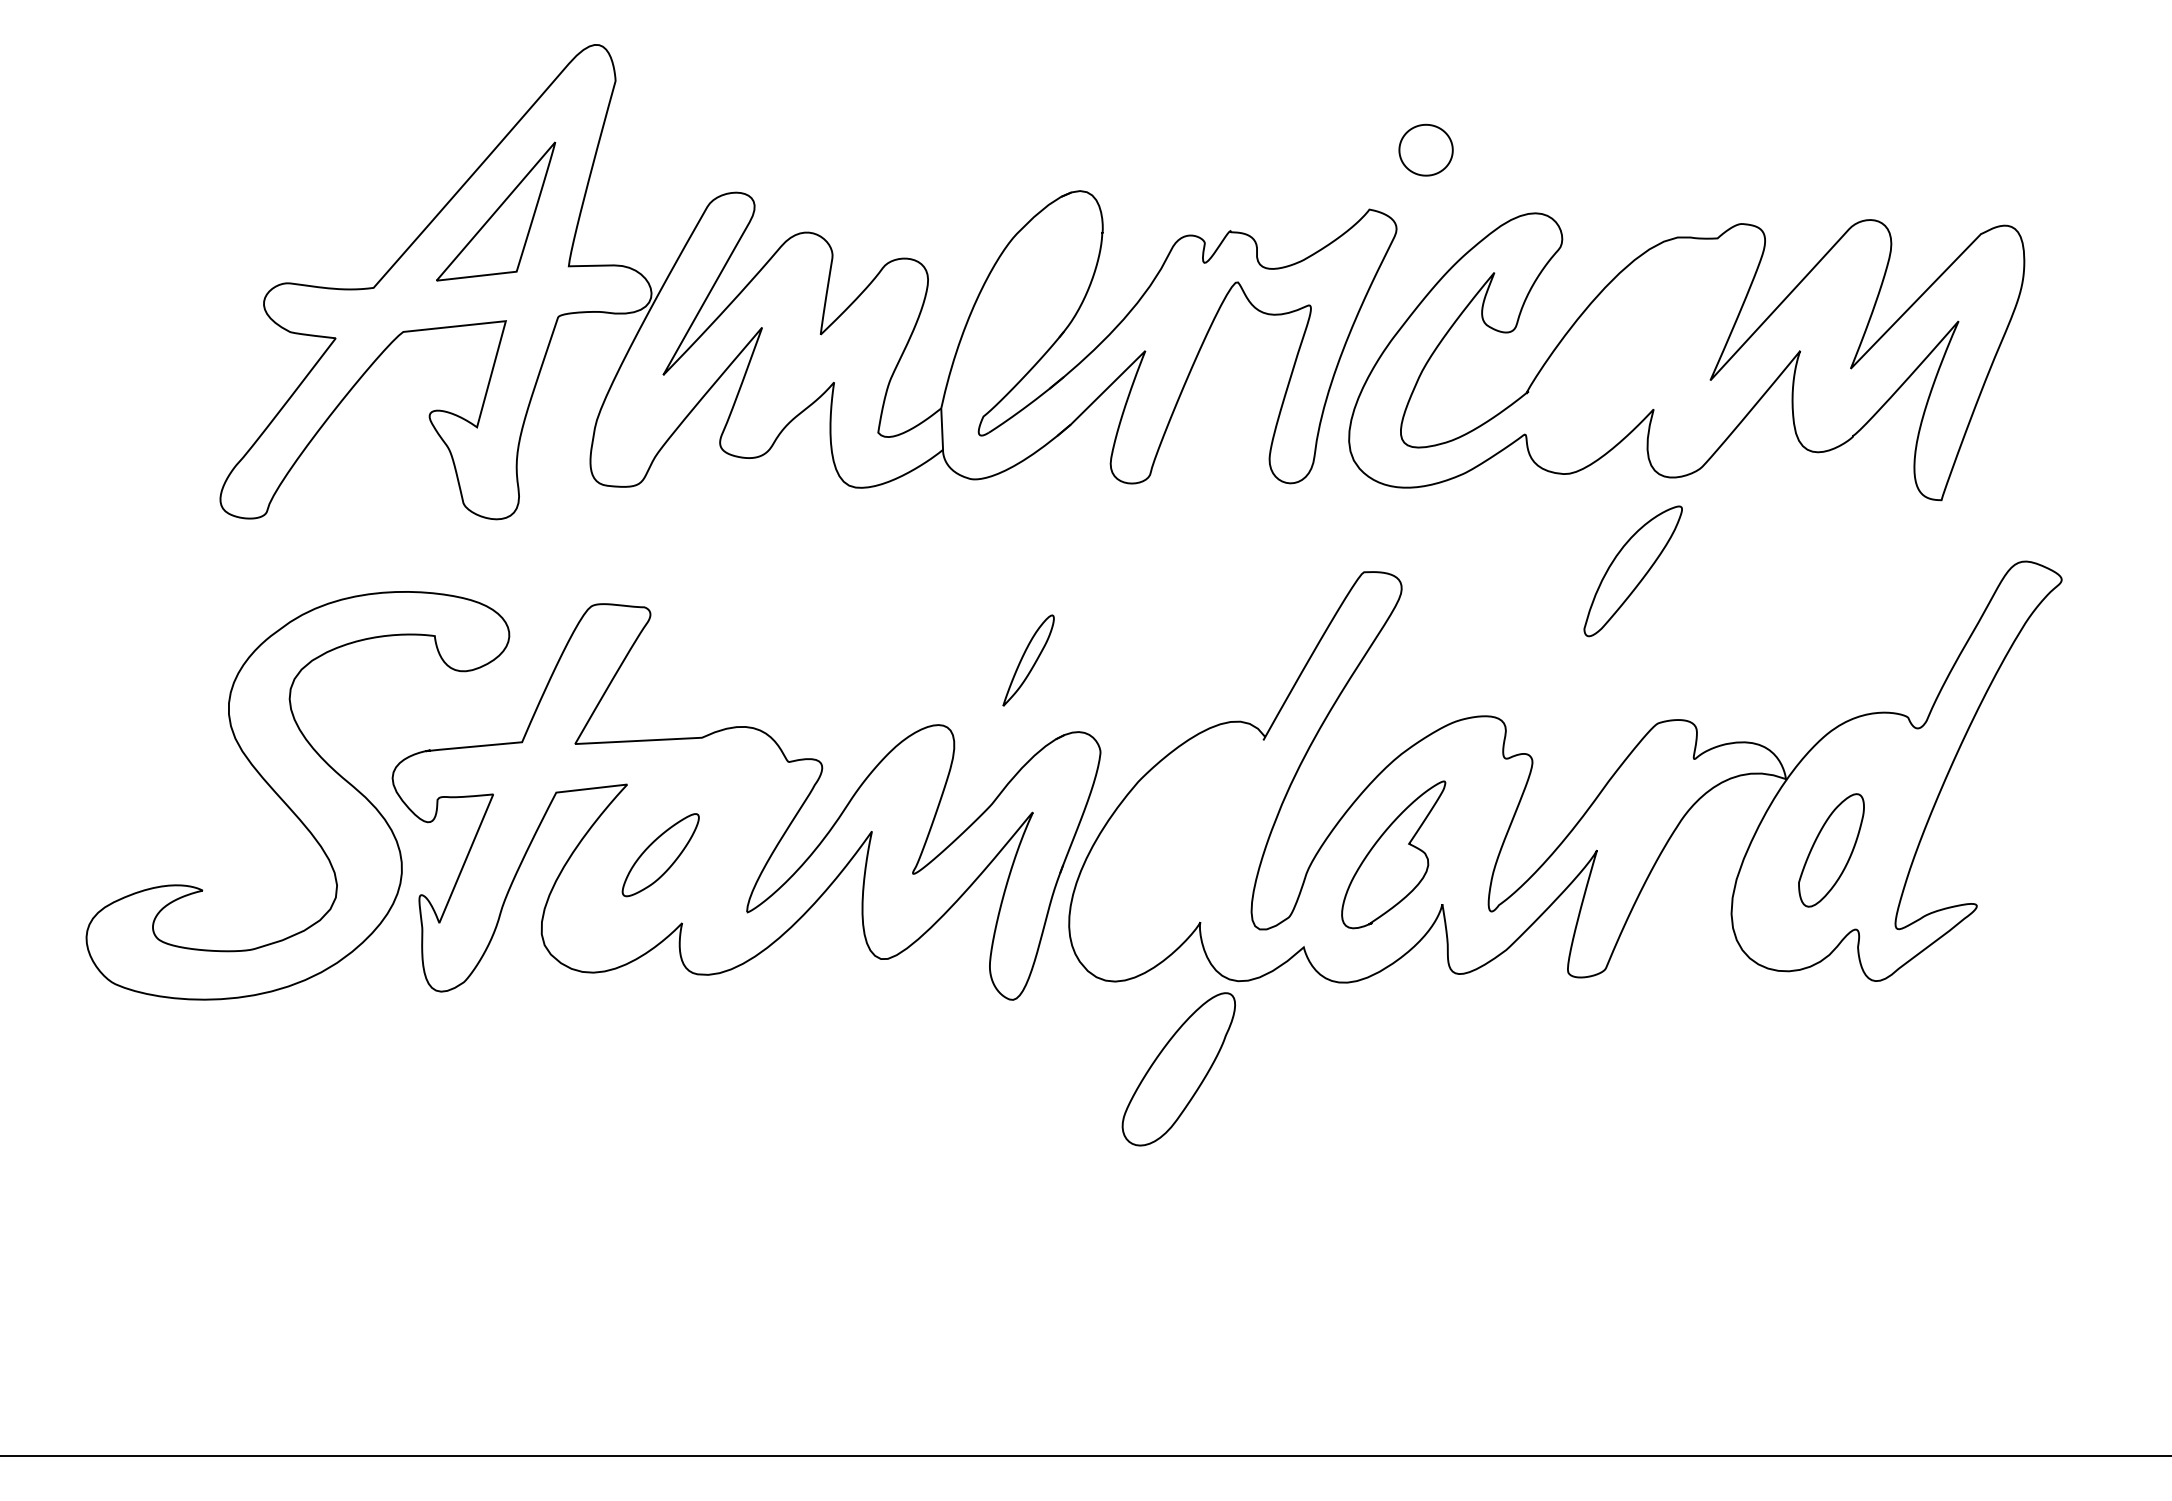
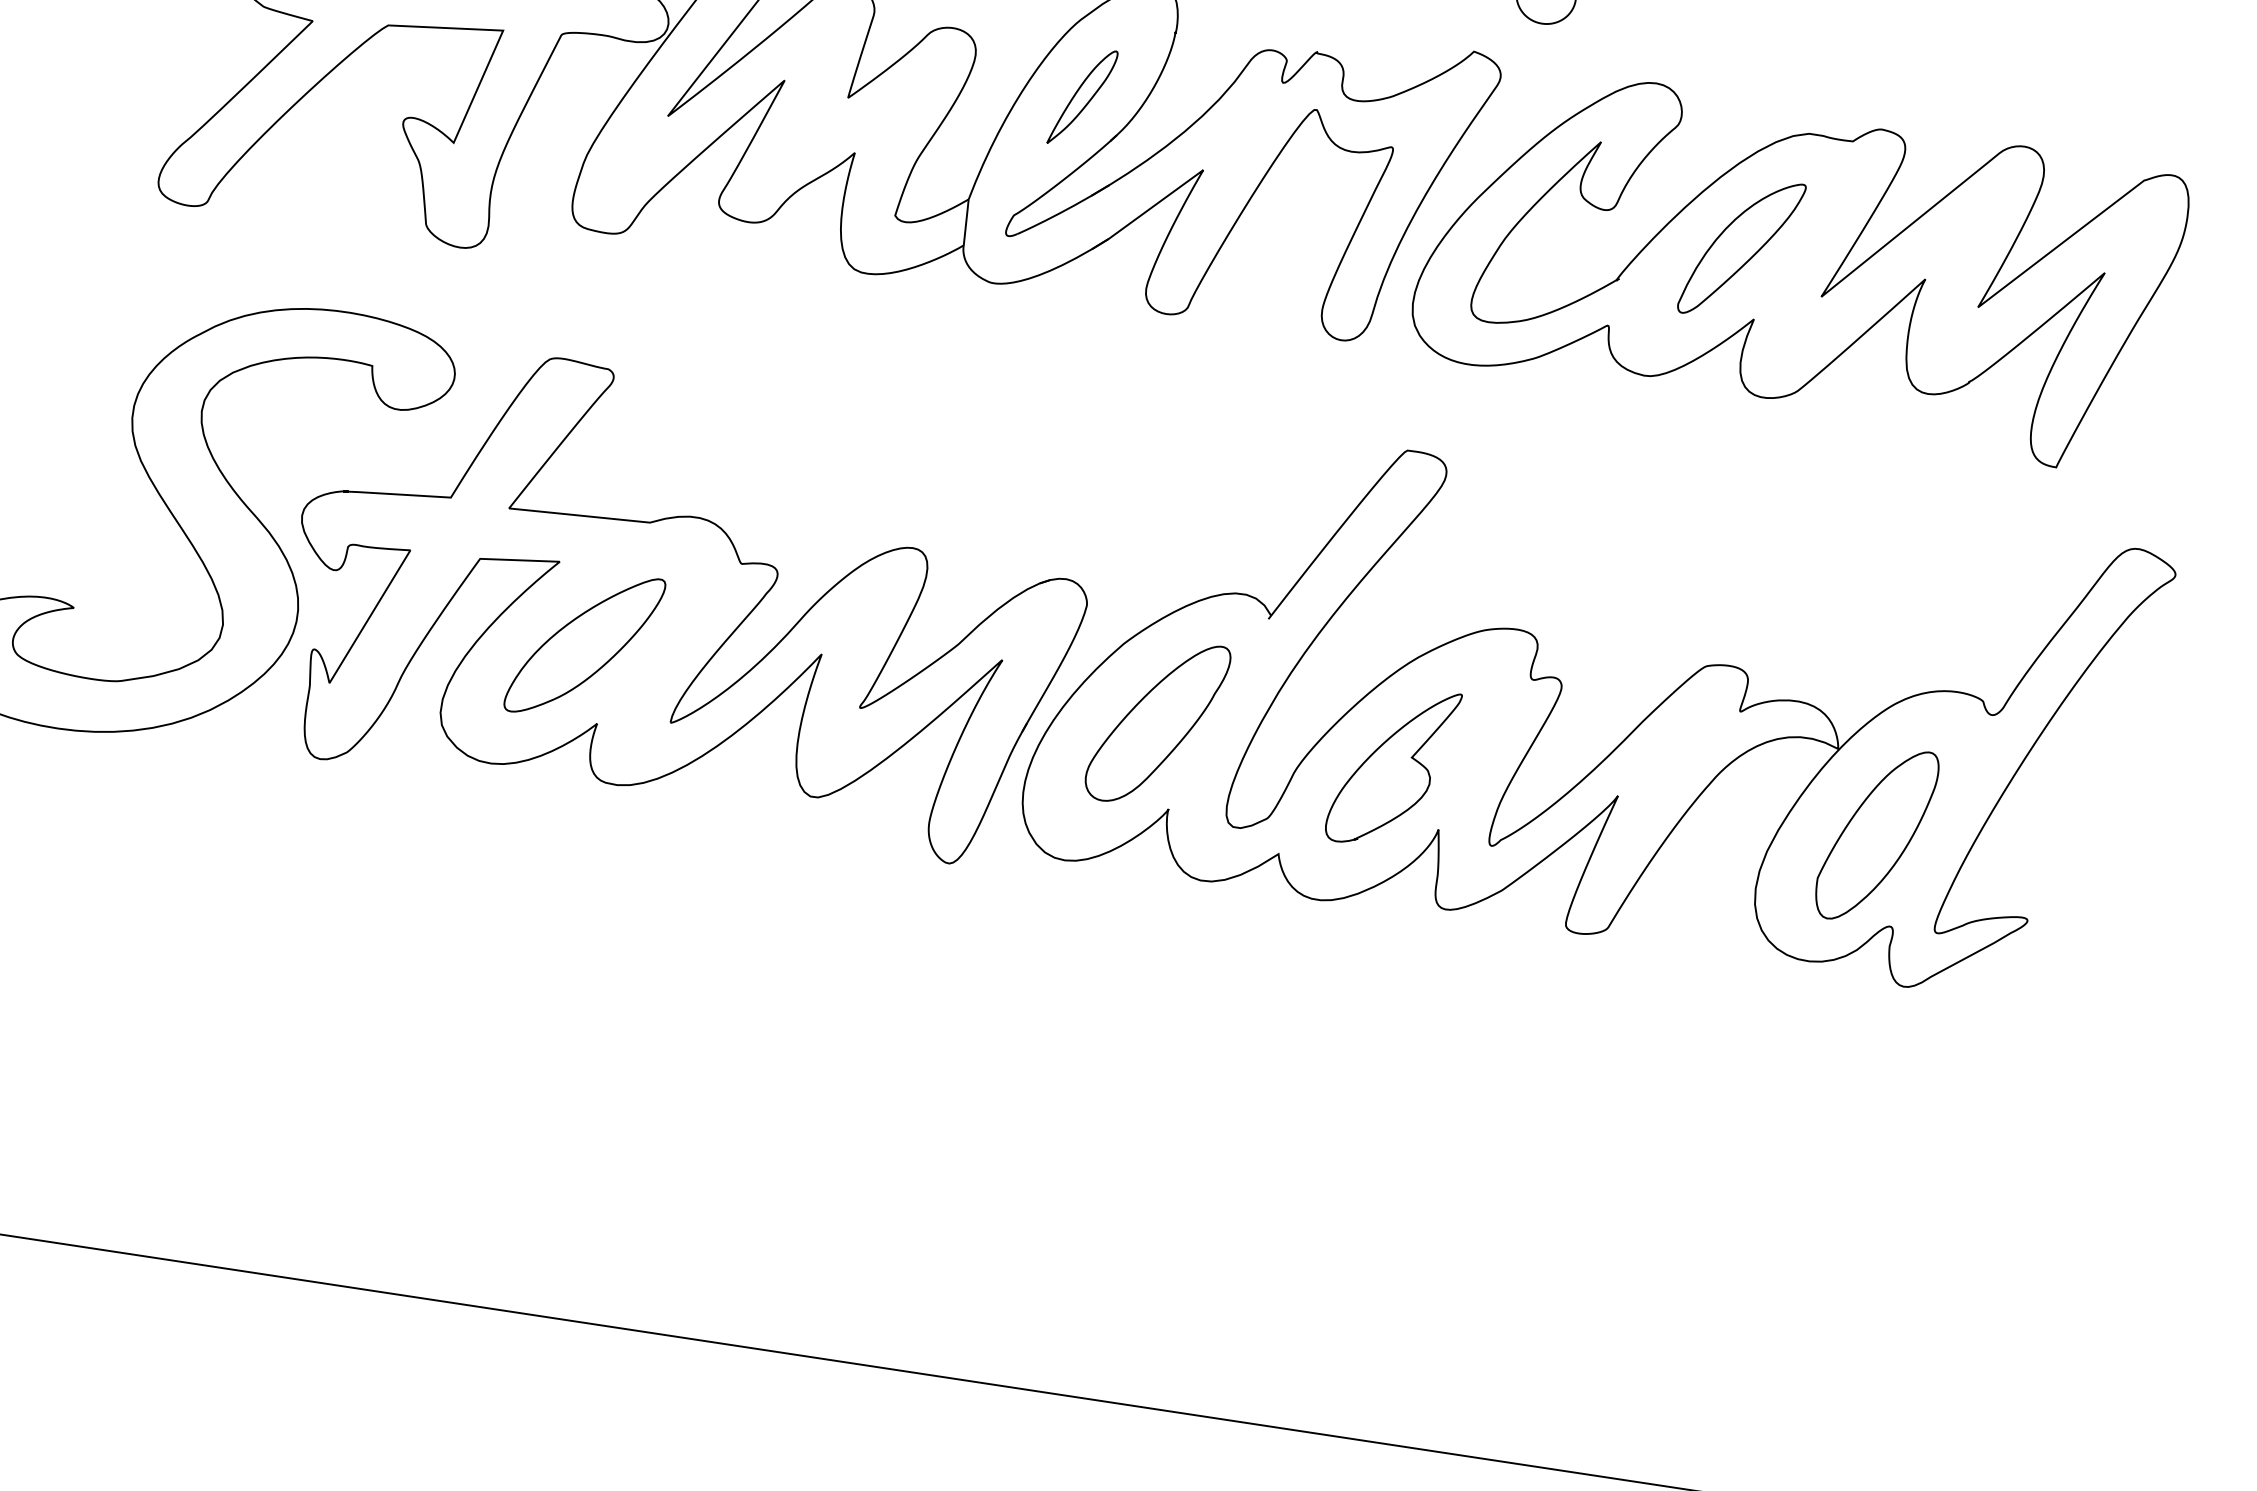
part: (1632, 571) -> (1740, 248), moved
part: (1028, 660) -> (1082, 97), moved
part: (1831, 850) -> (1876, 835), size x1.43
part: (660, 854) -> (584, 644), size x1.67
part: (1178, 1069) -> (1157, 723), moved

